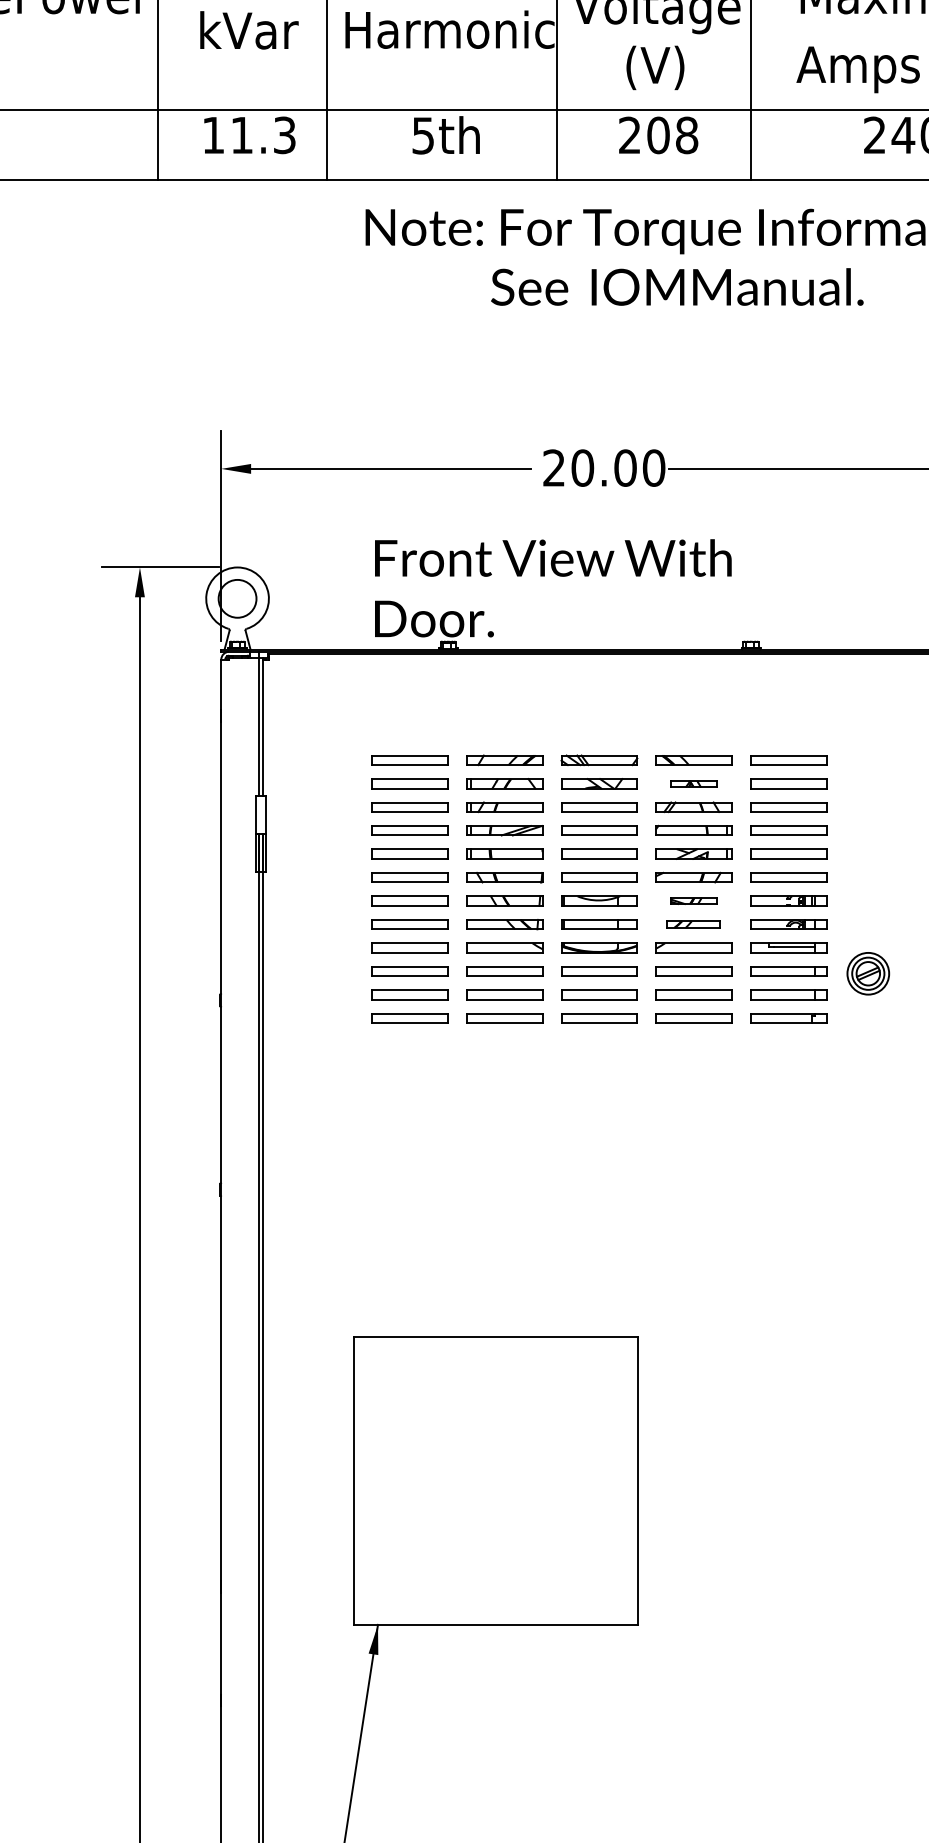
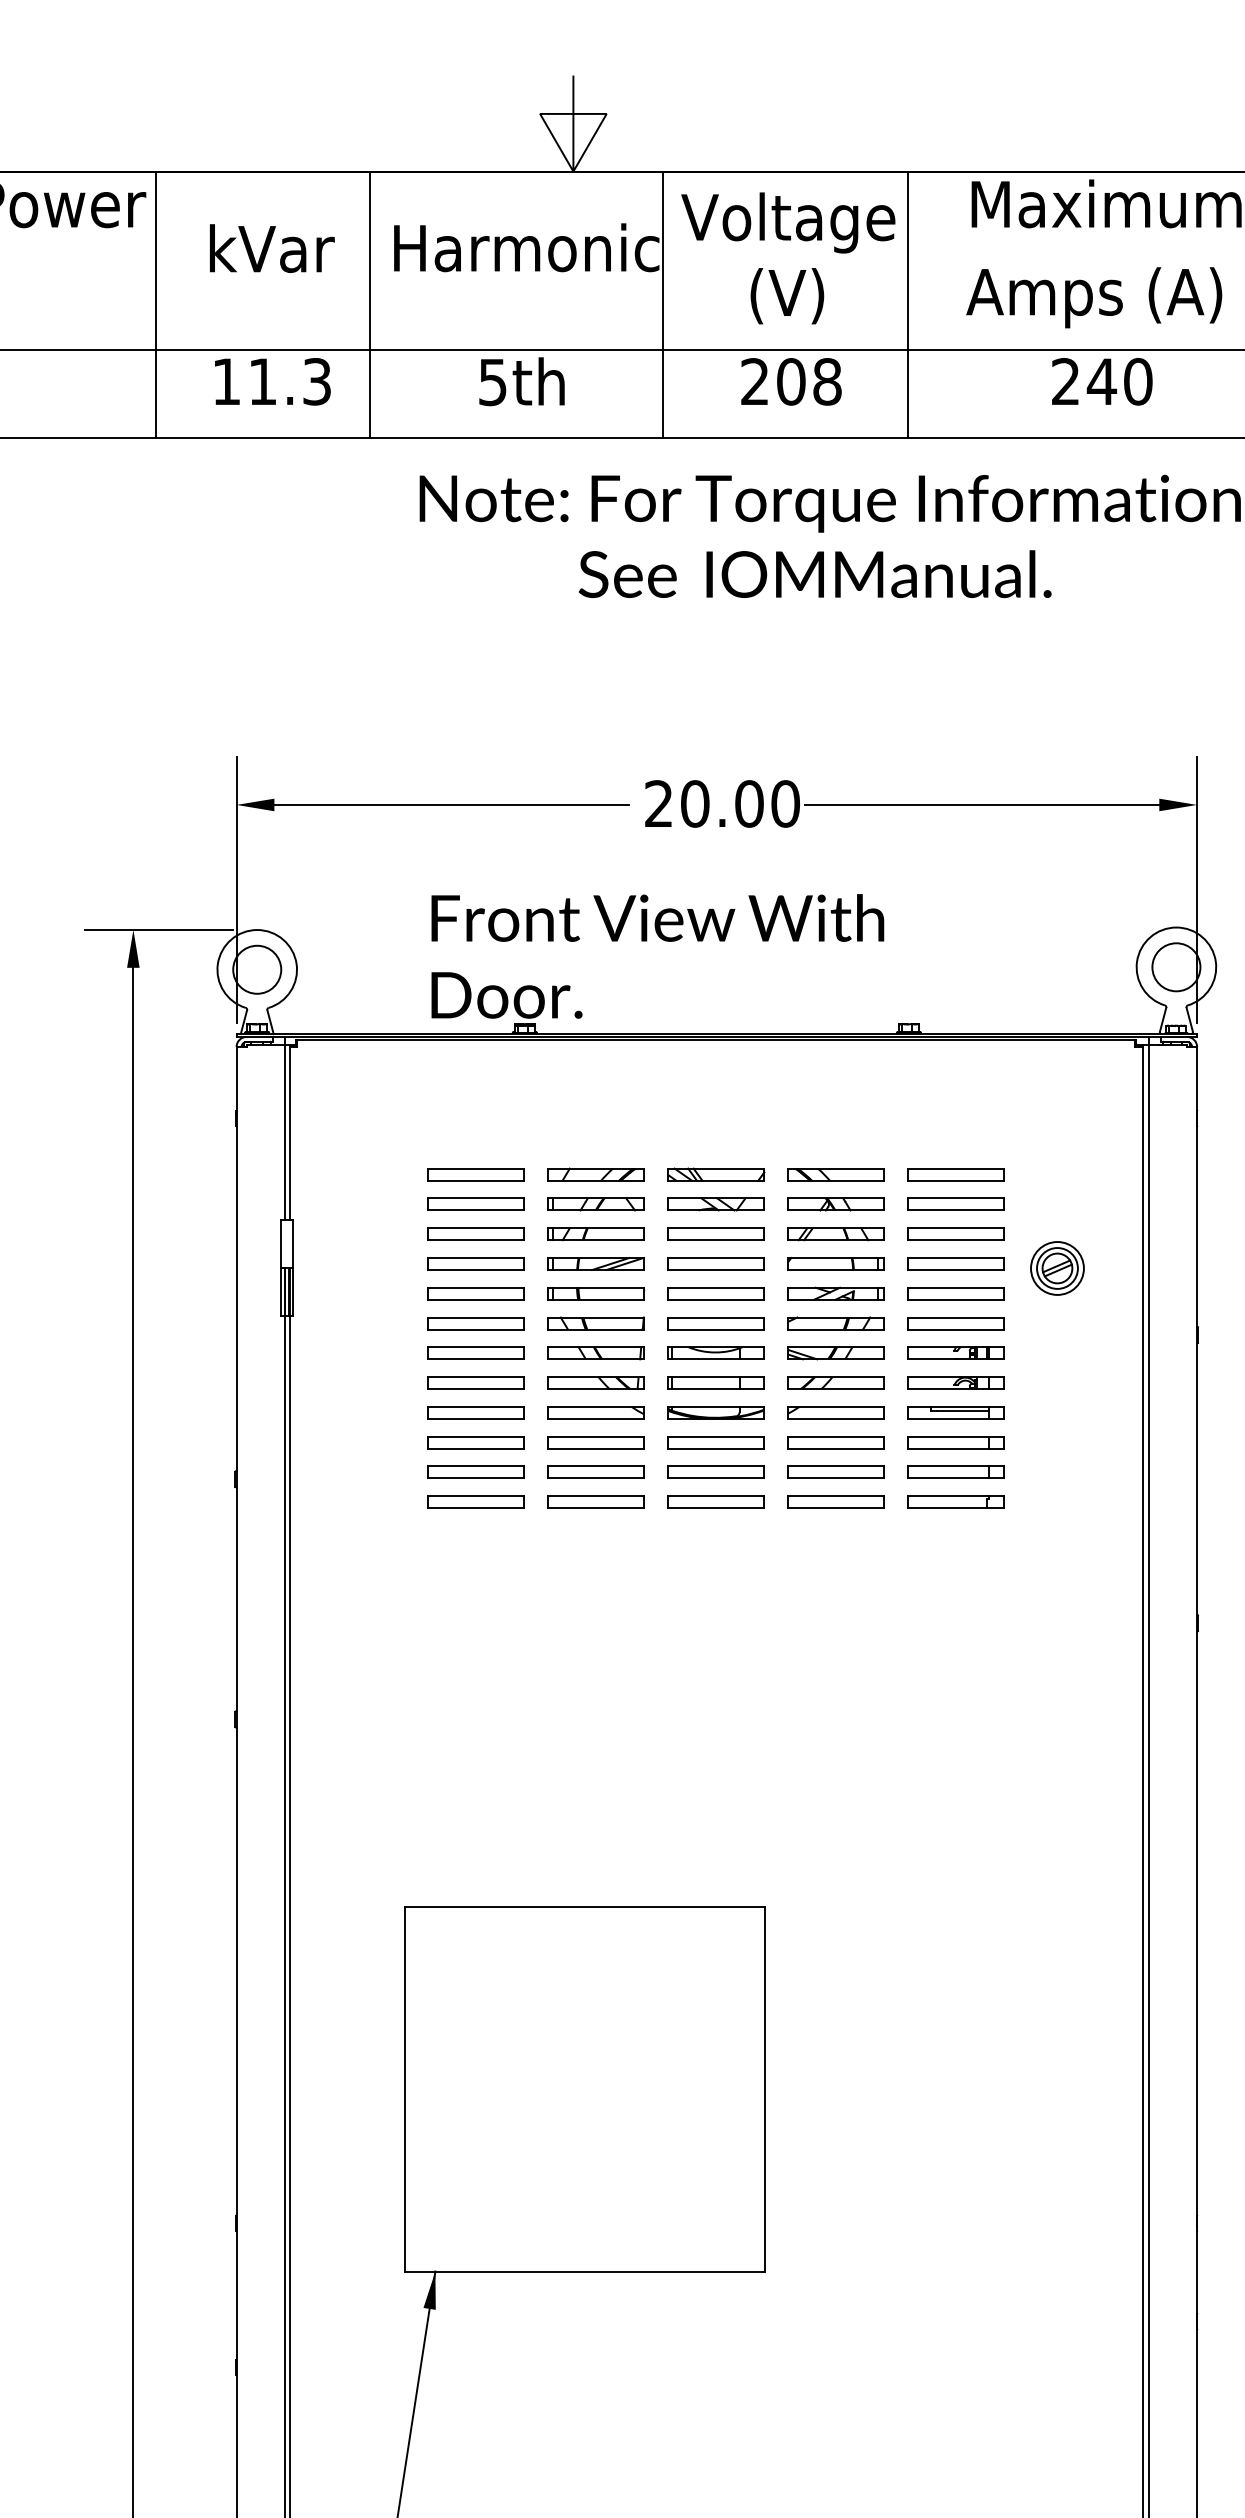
part: (693, 783) -> (835, 1204), size x1.67
part: (693, 901) -> (835, 1353), size x1.67
part: (693, 924) -> (835, 1382), size x1.43
part: (868, 973) -> (1057, 1268), moved

